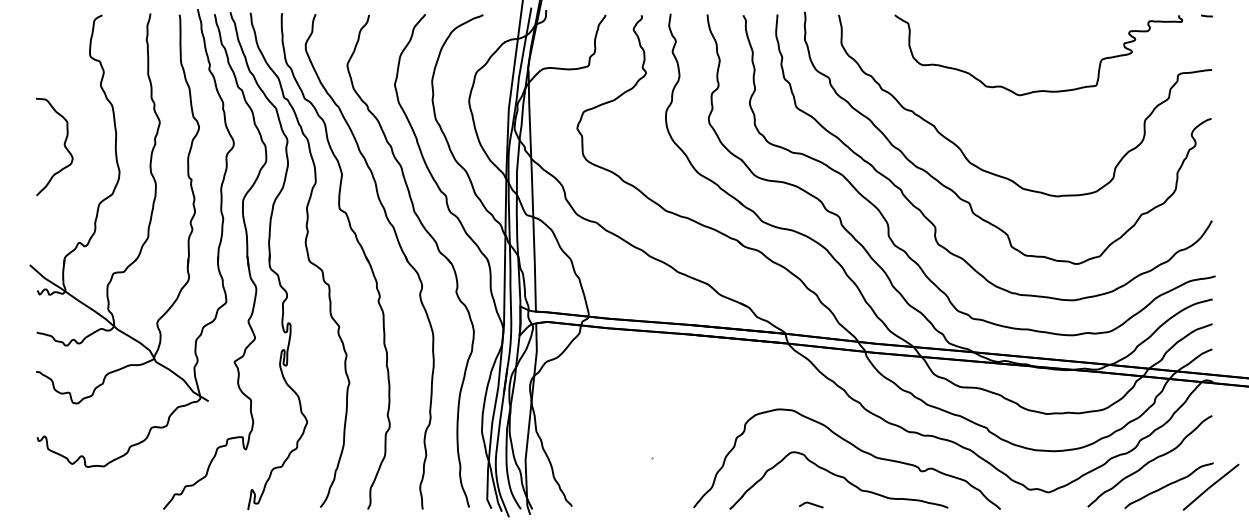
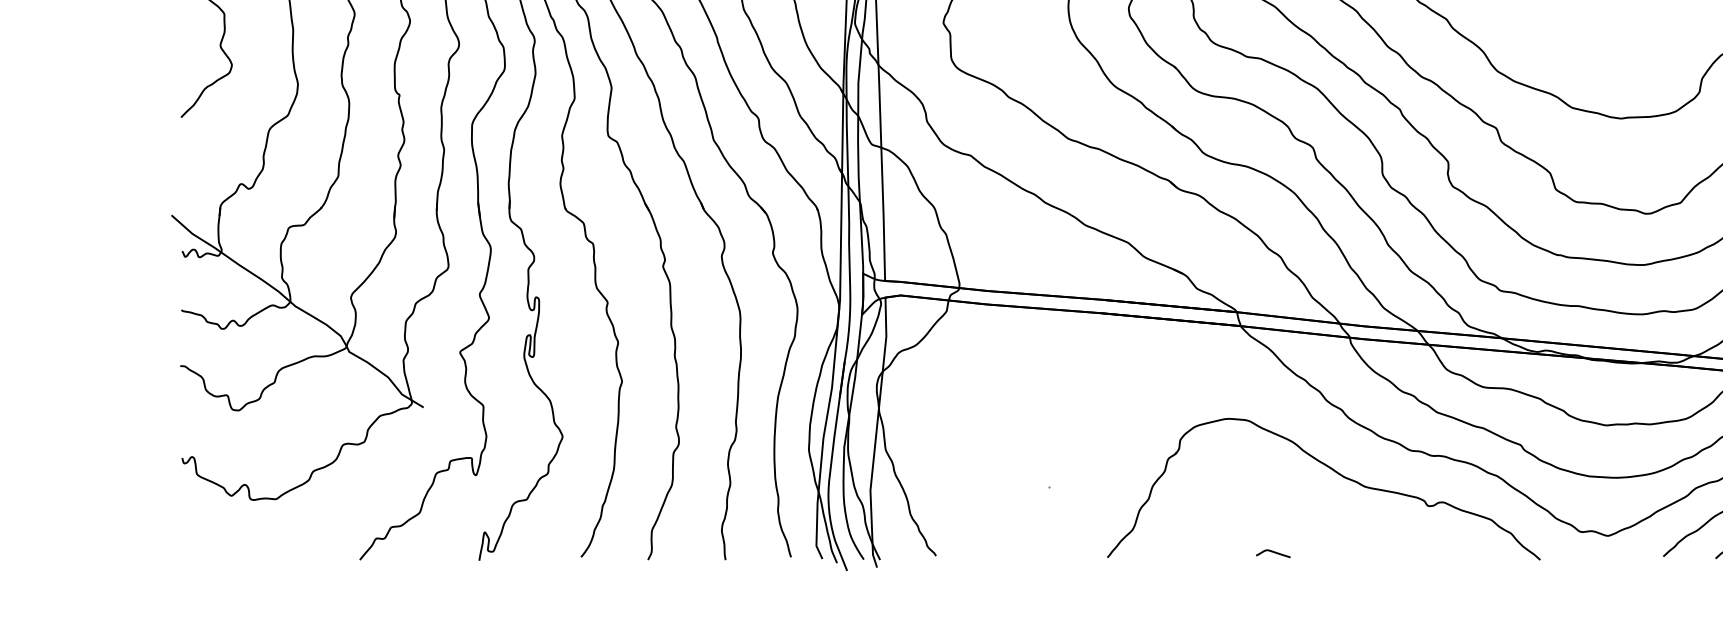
part: (838, 480) -> (1311, 519), removed

